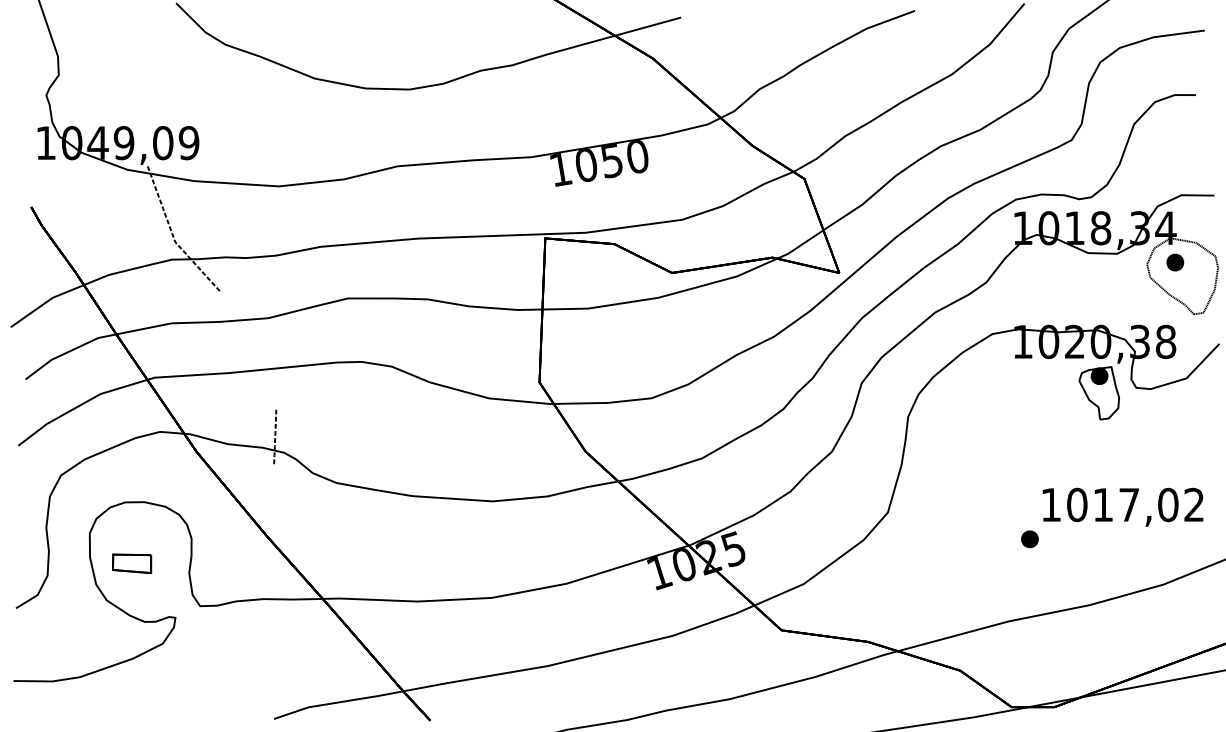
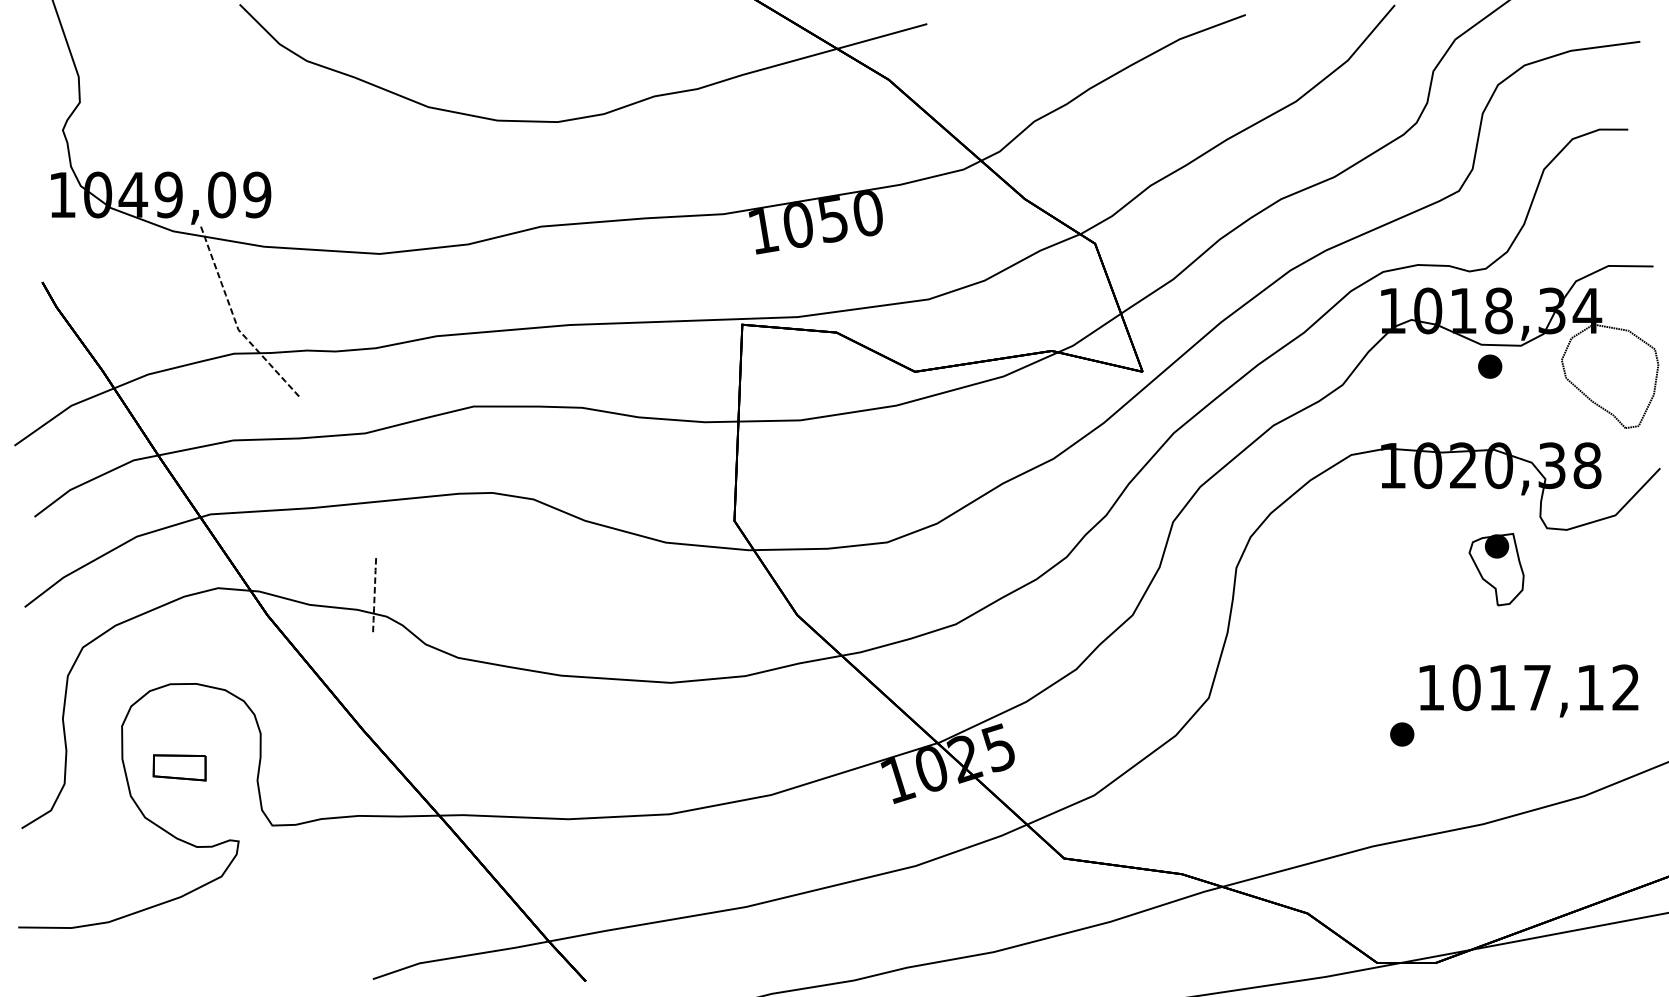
part: (1175, 262) -> (1490, 366), moved
part: (1099, 393) -> (1496, 569), moved
text: (1168, 504) -> (1590, 687), 1017,02 -> 1017,12

